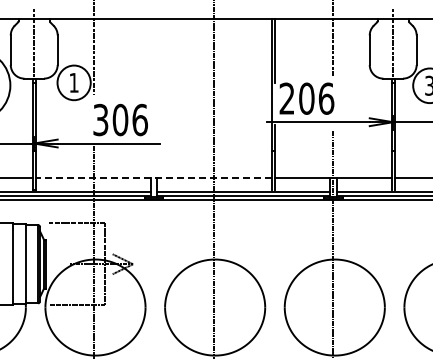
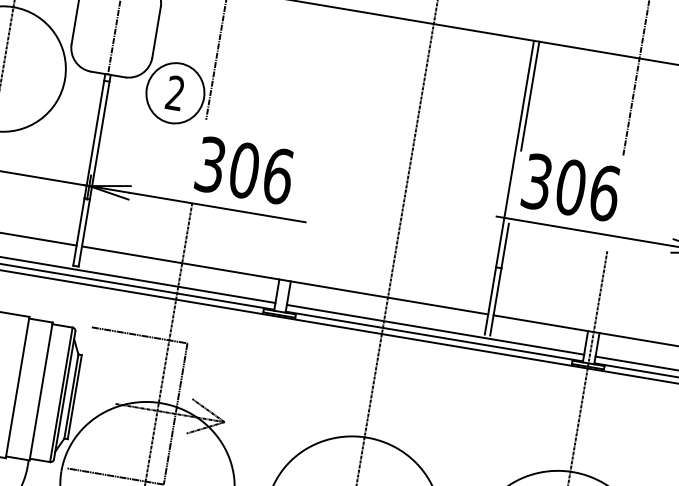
text: (73, 82) -> (174, 92), 1 -> 2
text: (286, 98) -> (536, 181), 206 -> 306
line: (153, 178) -> (284, 280), dashed -> solid

